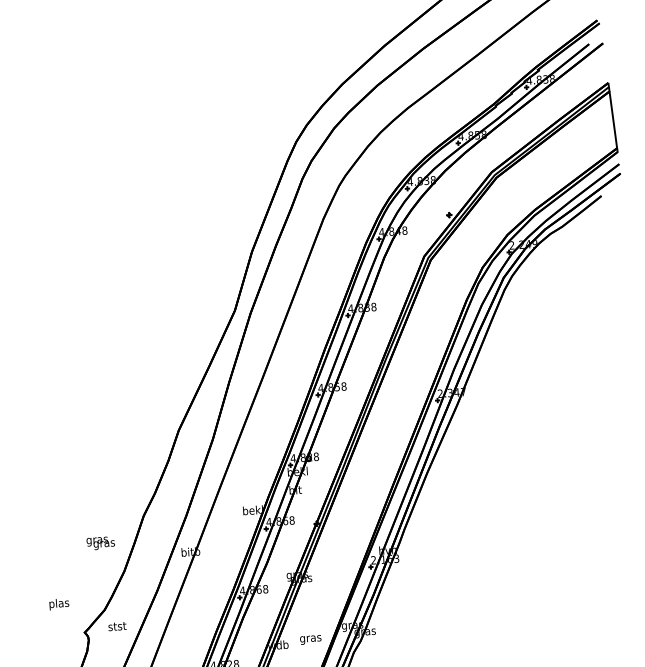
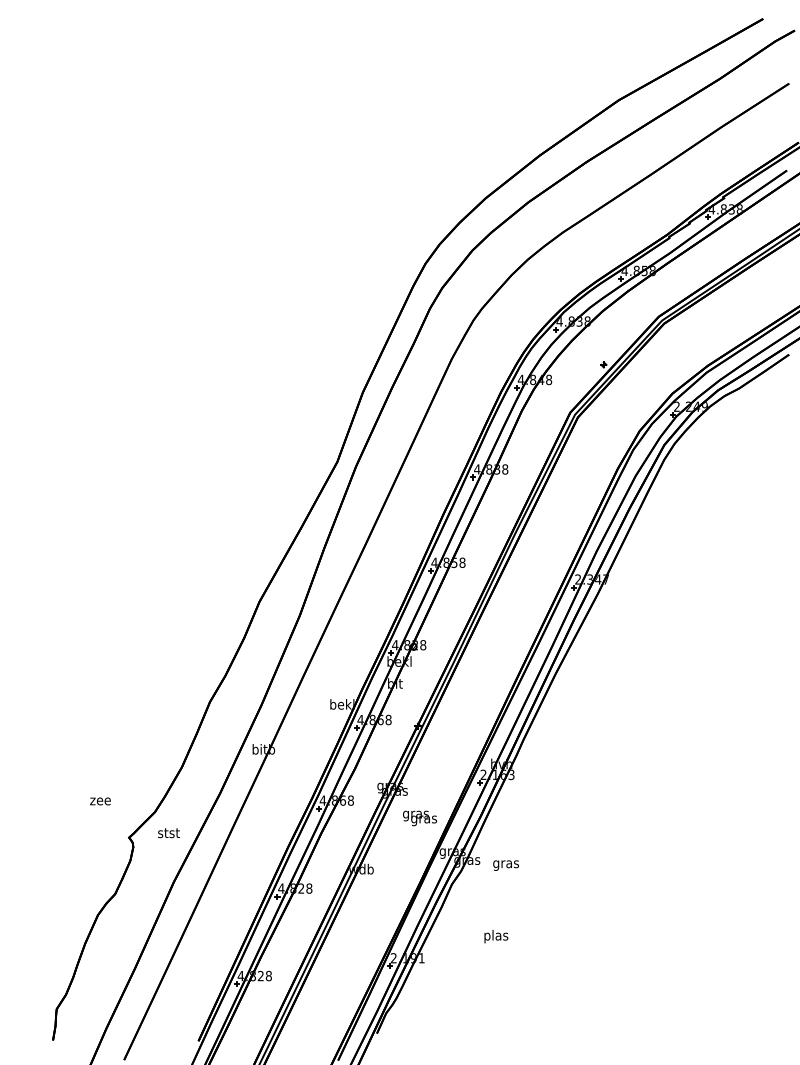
text: (100, 543) -> (419, 818), moved
text: (59, 604) -> (100, 801), plas -> zee
text: (310, 639) -> (505, 865), moved

